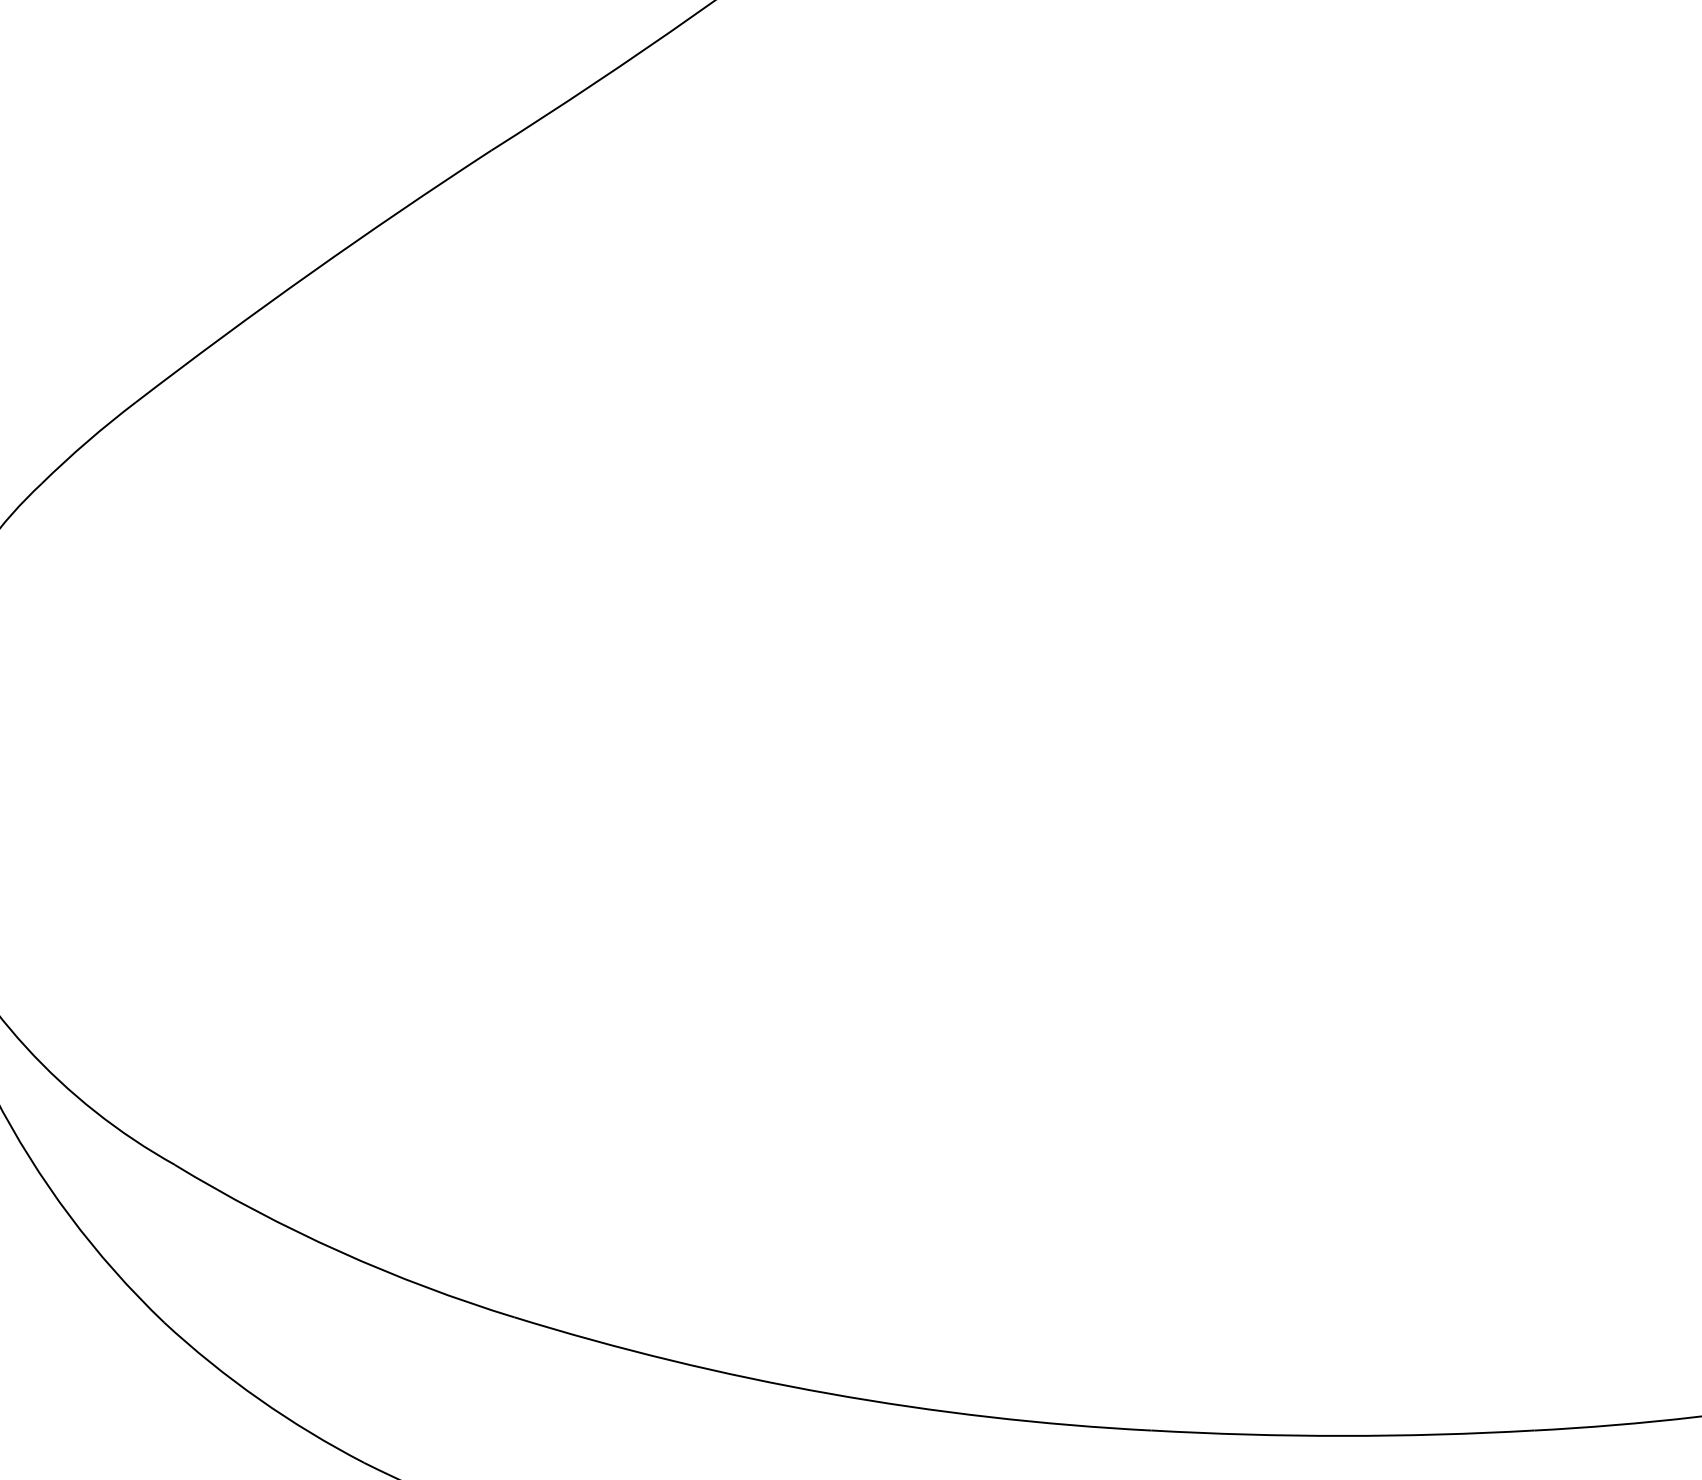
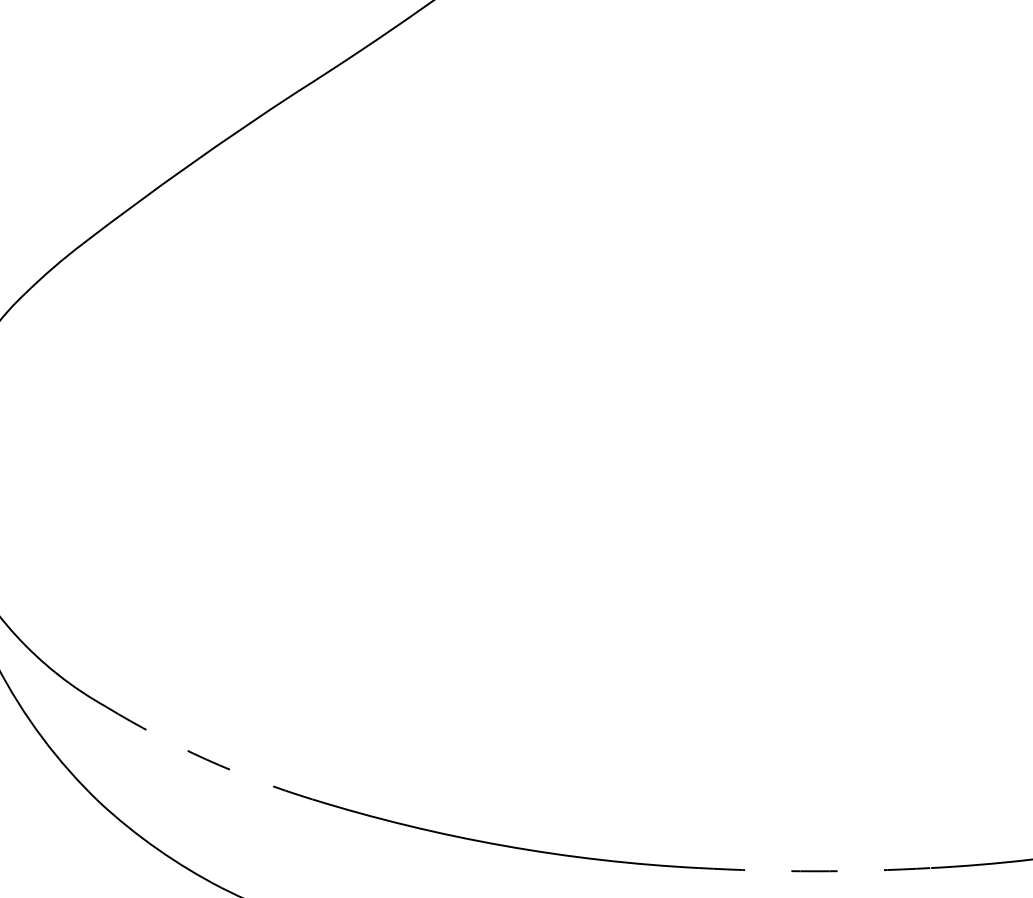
arc: (340, 1251) -> (206, 759), solid -> dashed
arc: (1342, 1436) -> (814, 871), solid -> dashed

